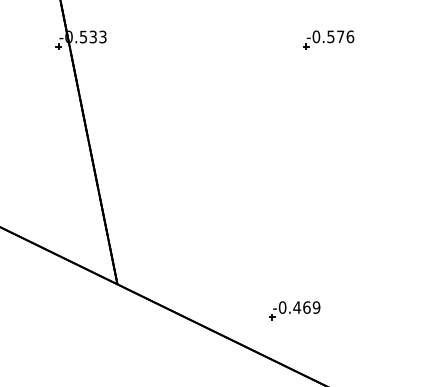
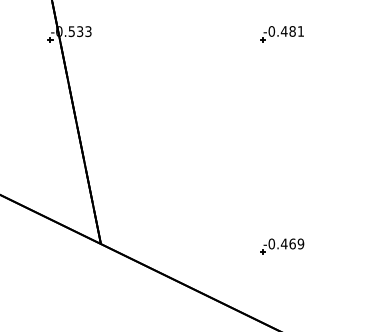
text: (340, 36) -> (292, 31), -0.576 -> -0.481
part: (295, 310) -> (282, 246), moved

